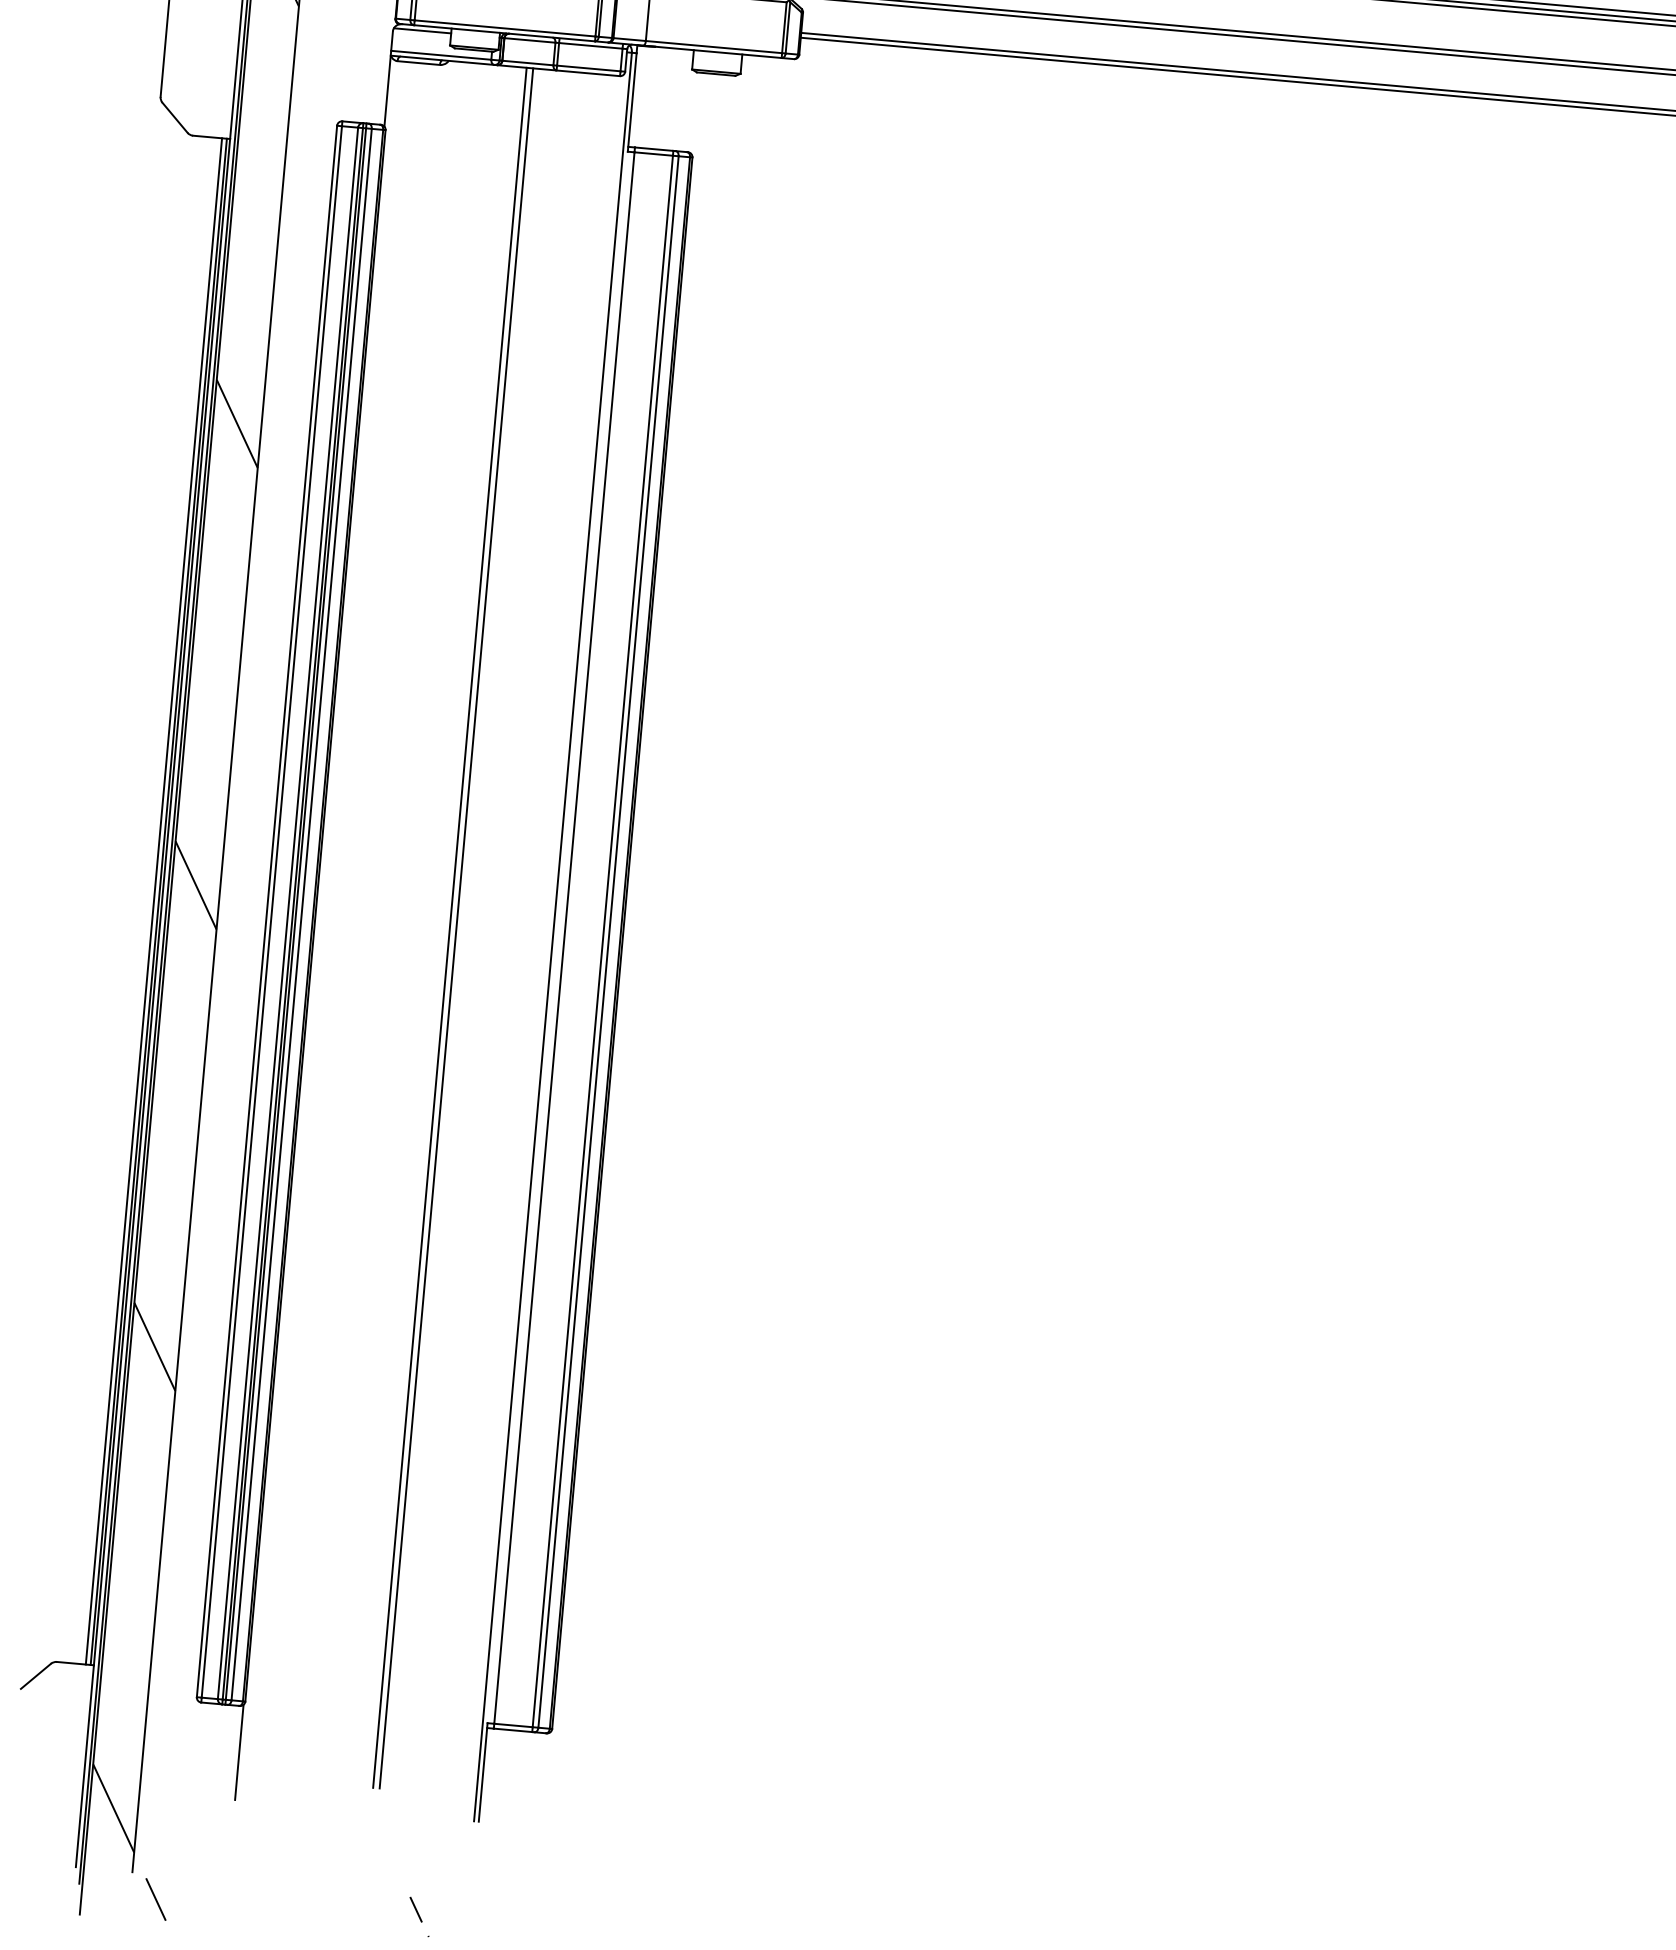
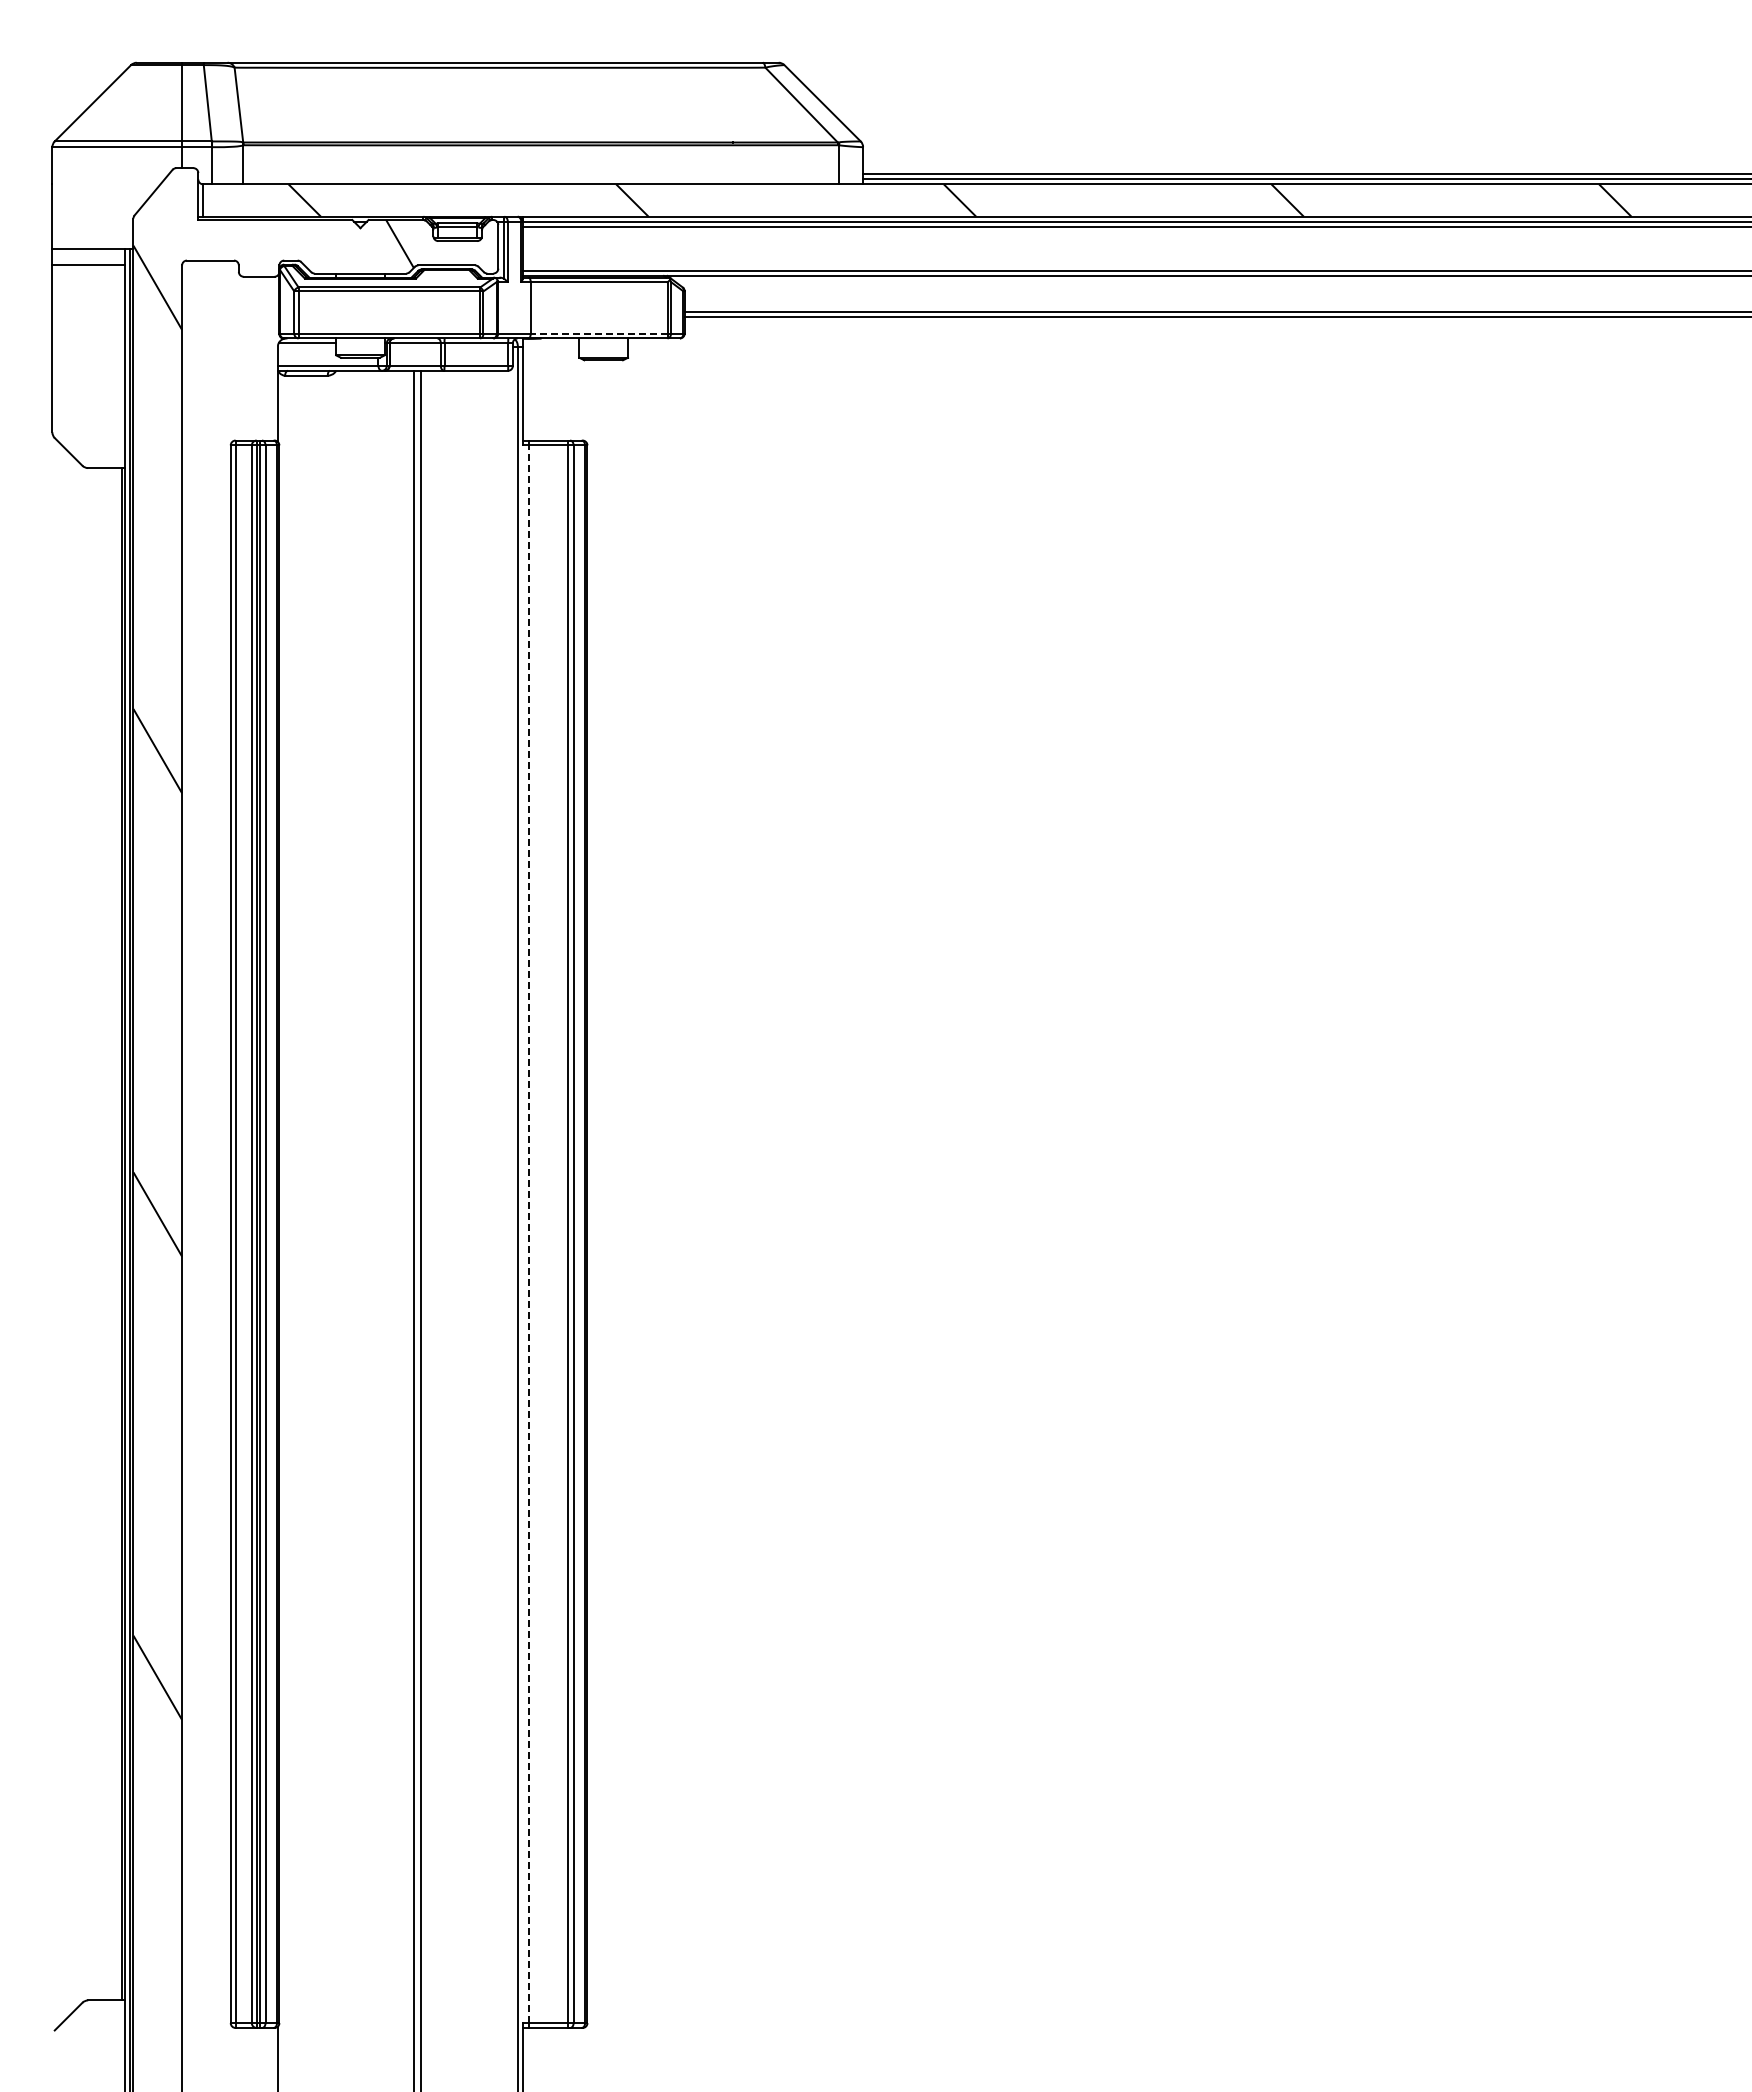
line: (713, 46) -> (598, 333), solid -> dashed
line: (154, 901) -> (117, 1234), removed
line: (564, 938) -> (529, 1234), solid -> dashed

